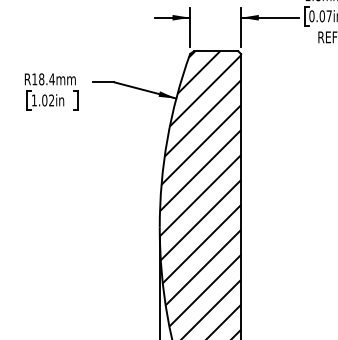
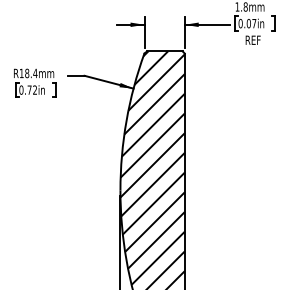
text: (39, 99) -> (25, 89), 1.02in -> 0.72in

